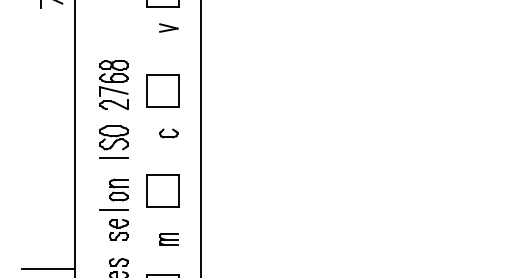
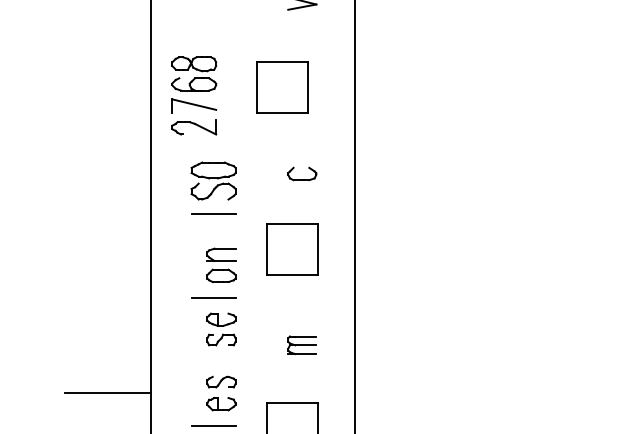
part: (113, 85) -> (193, 96), moved
part: (162, 90) -> (282, 86), moved
part: (162, 190) -> (292, 248), moved

